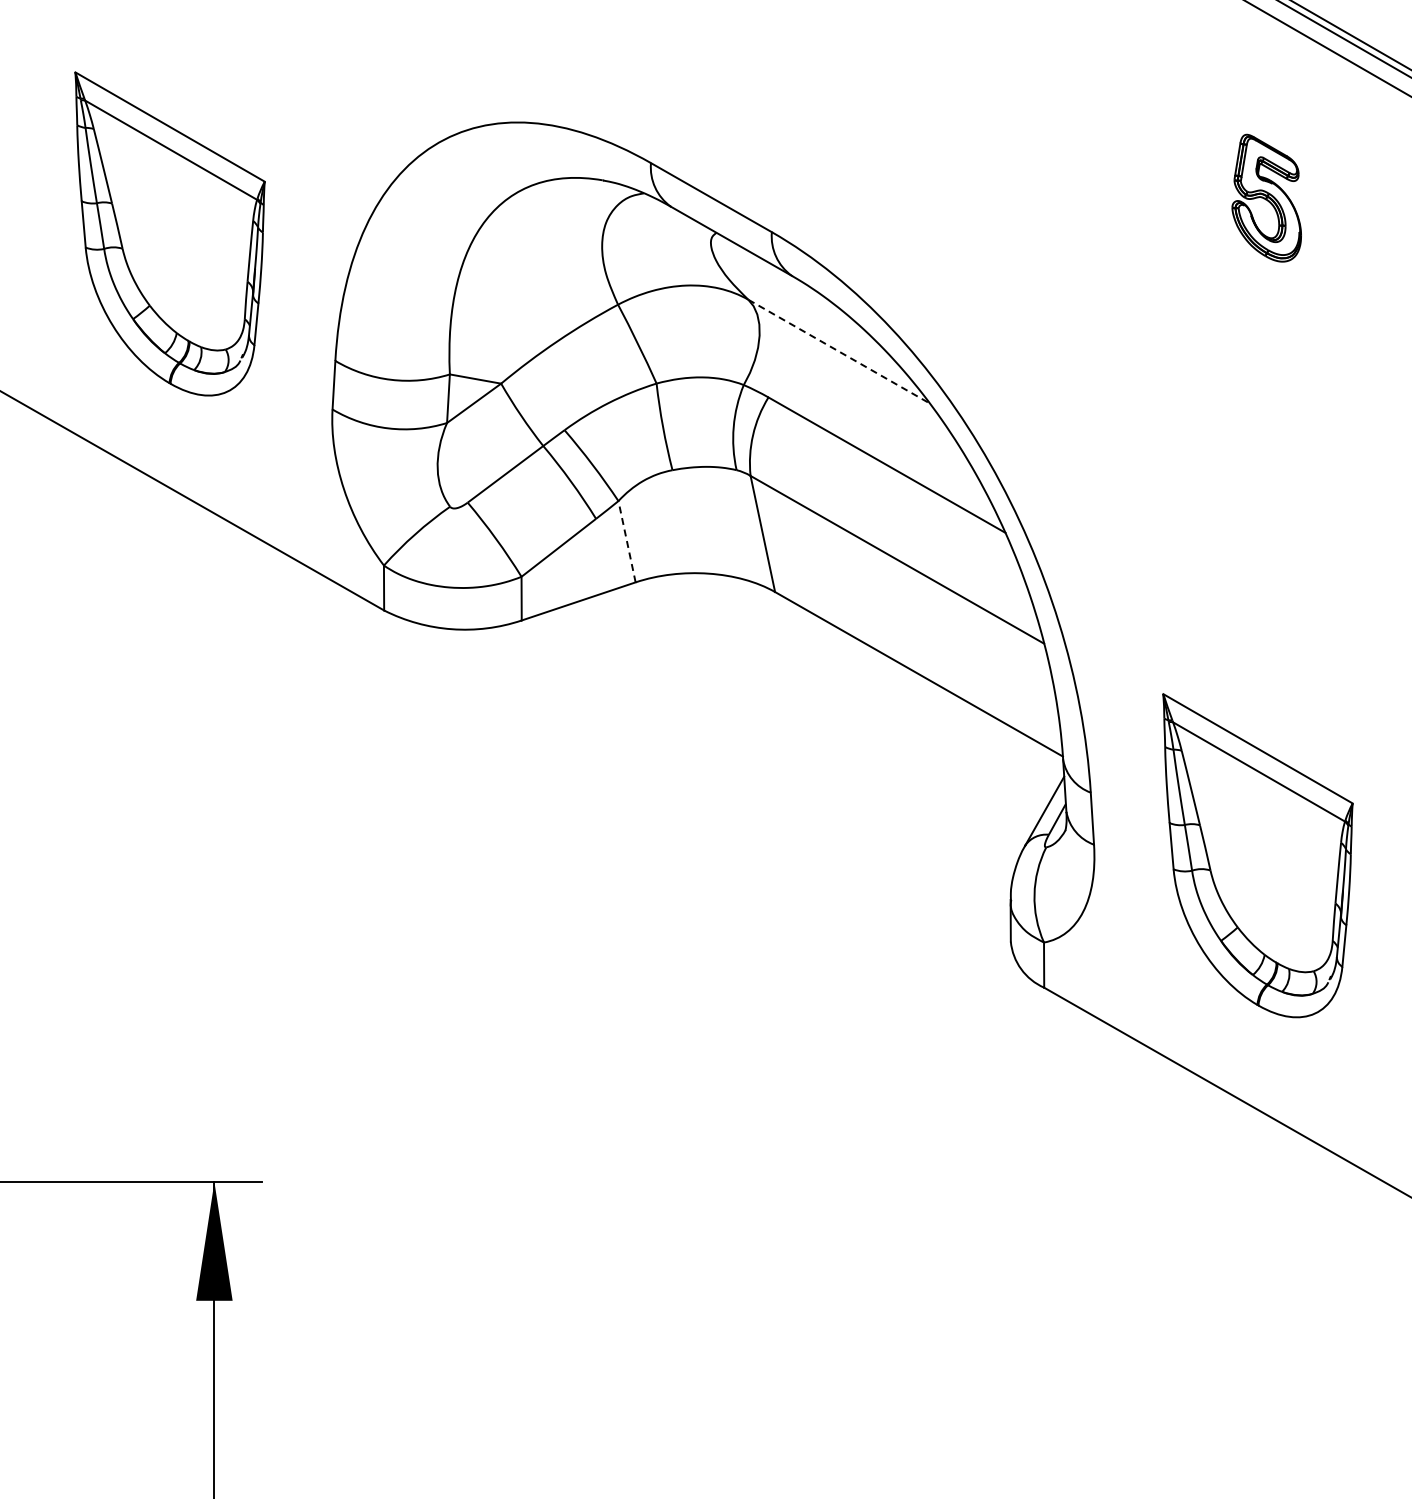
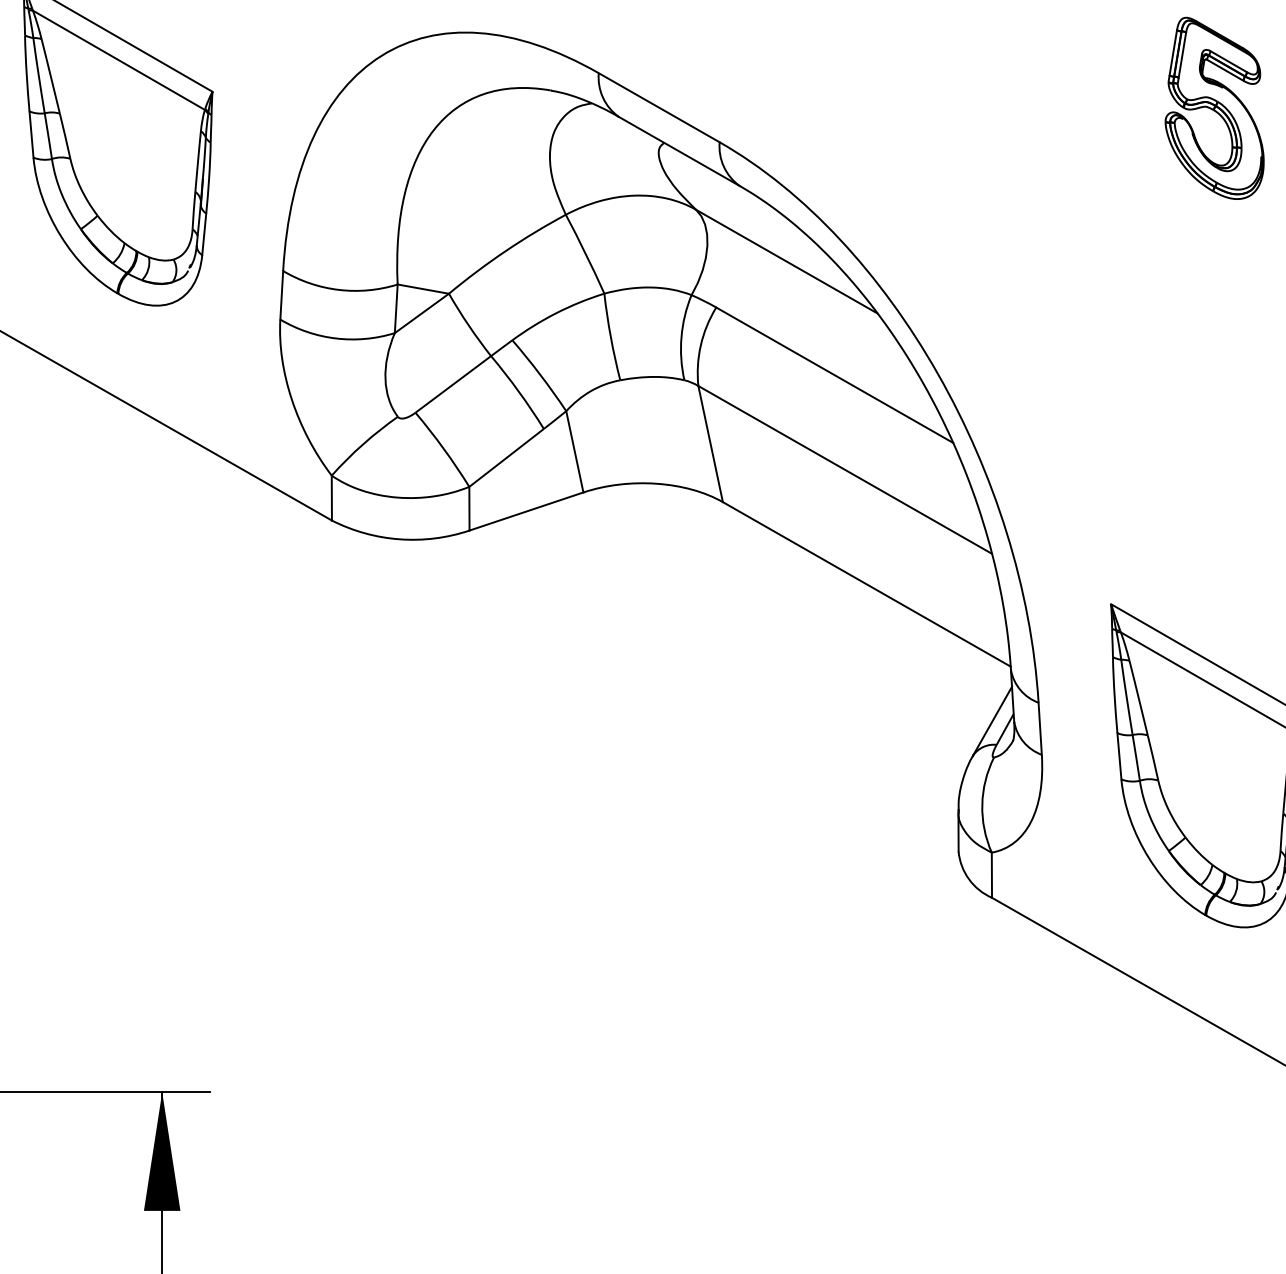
part: (1266, 197) -> (1214, 107), size x1.43
line: (839, 351) -> (787, 261), dashed -> solid
line: (627, 541) -> (575, 451), dashed -> solid

